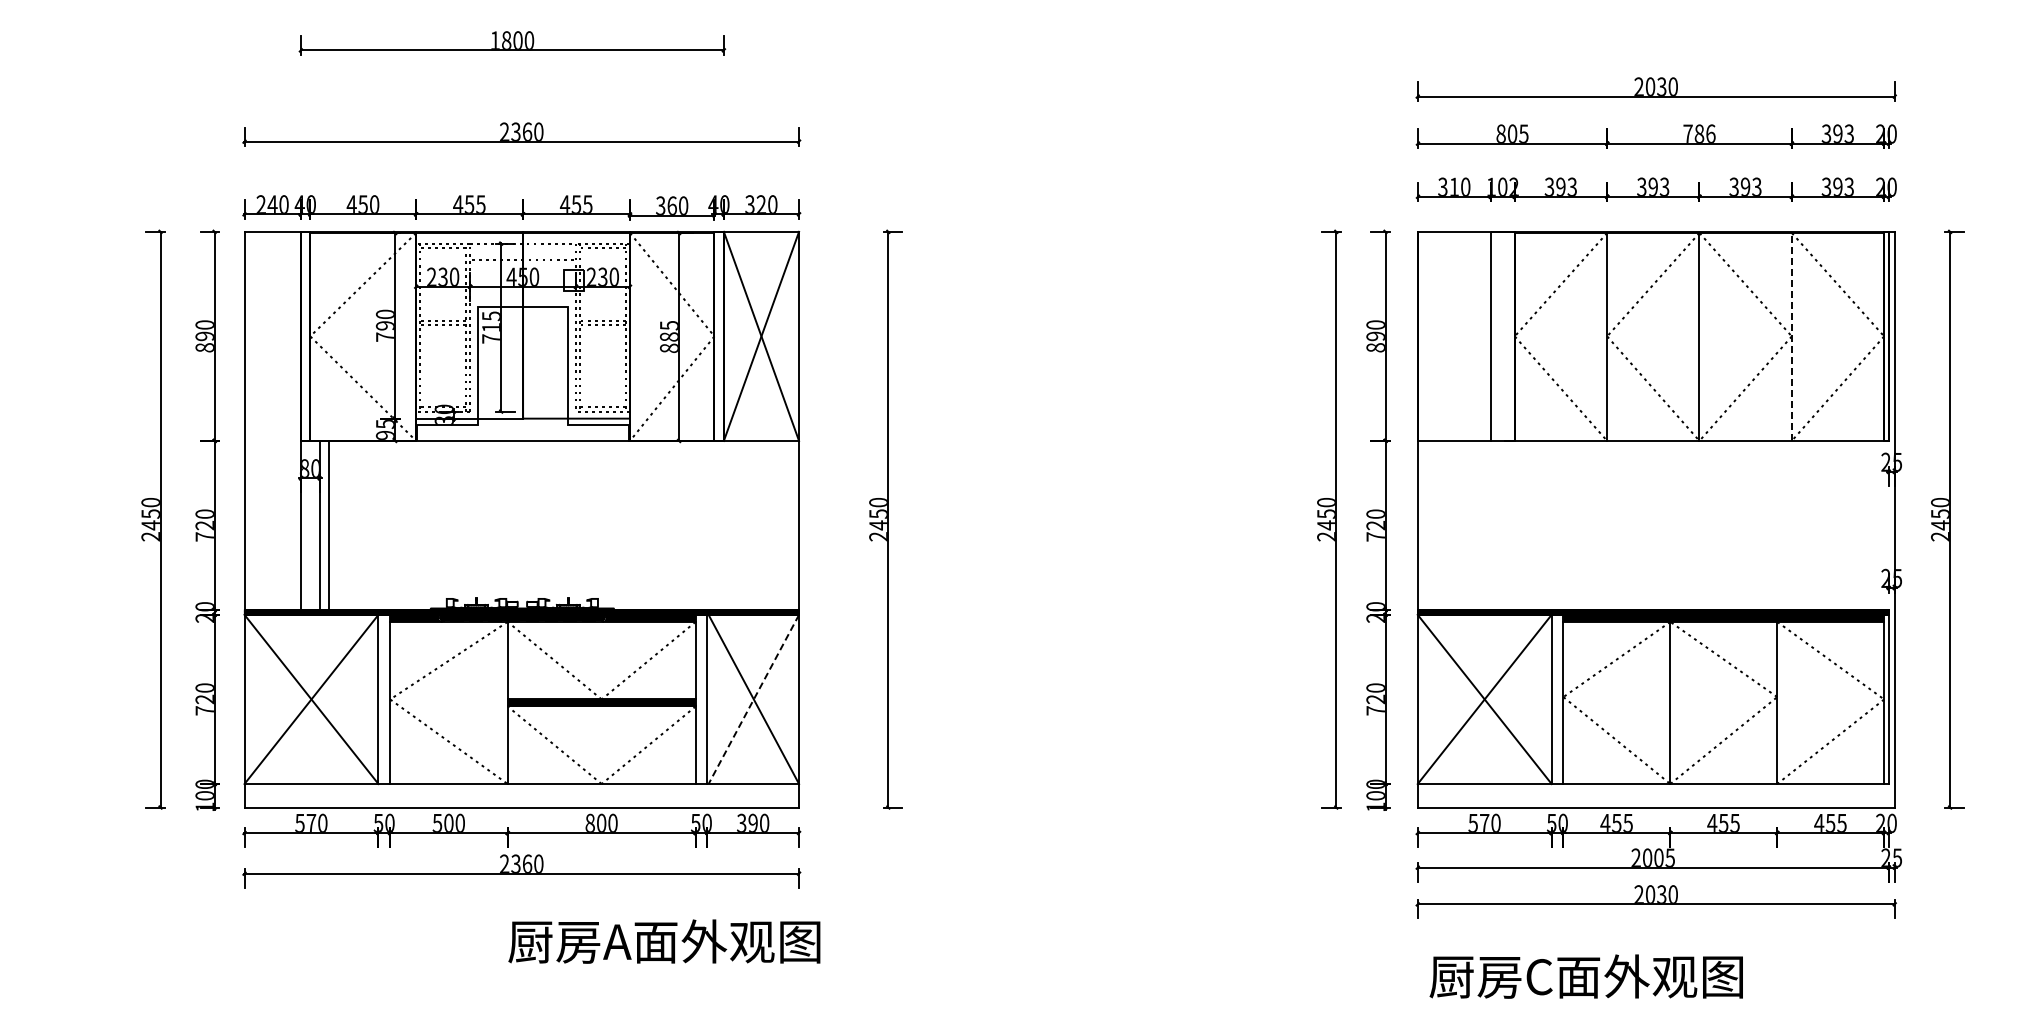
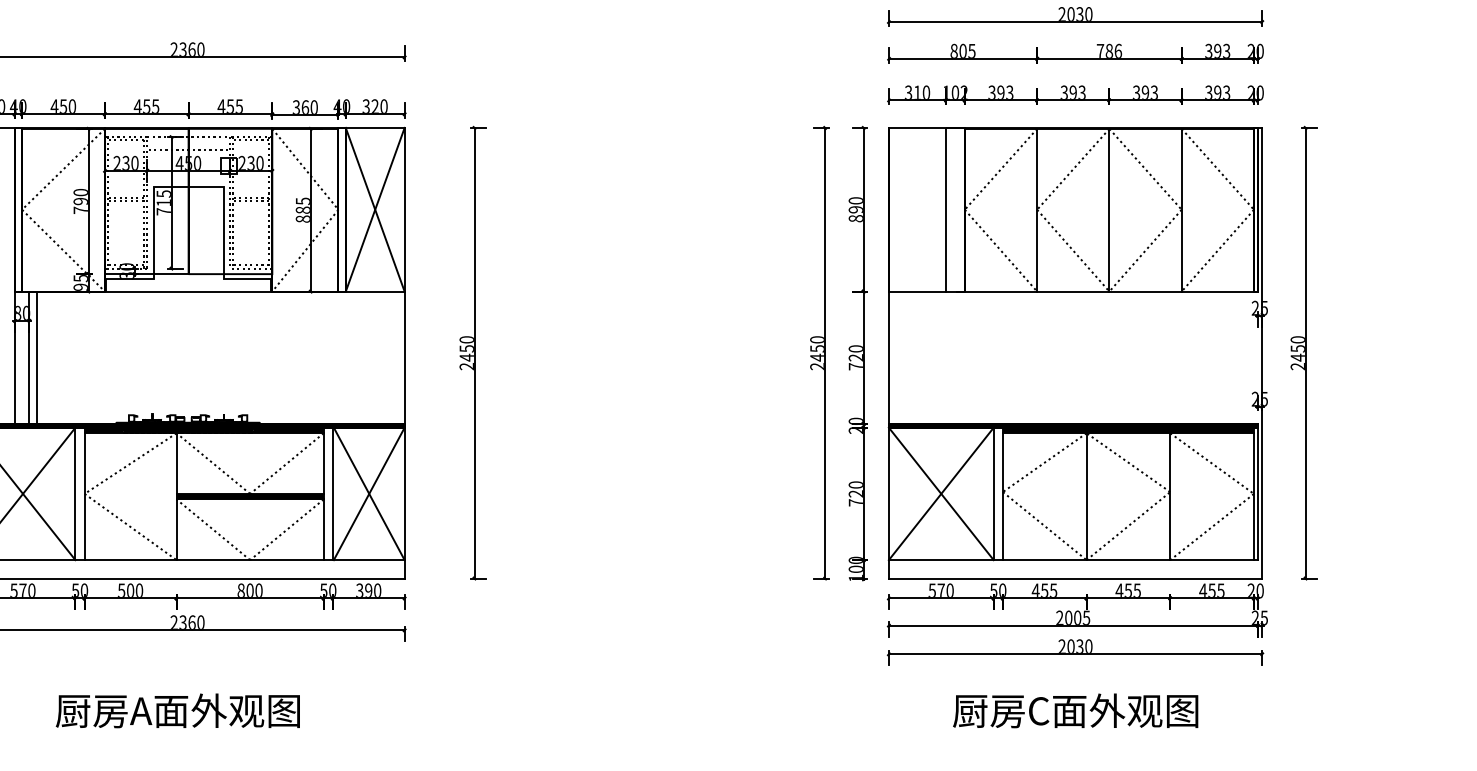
line: (1791, 336) -> (1181, 209), dashed -> solid
line: (753, 699) -> (368, 493), dashed -> solid
text: (664, 941) -> (178, 710), moved
text: (1585, 976) -> (1074, 710), moved

